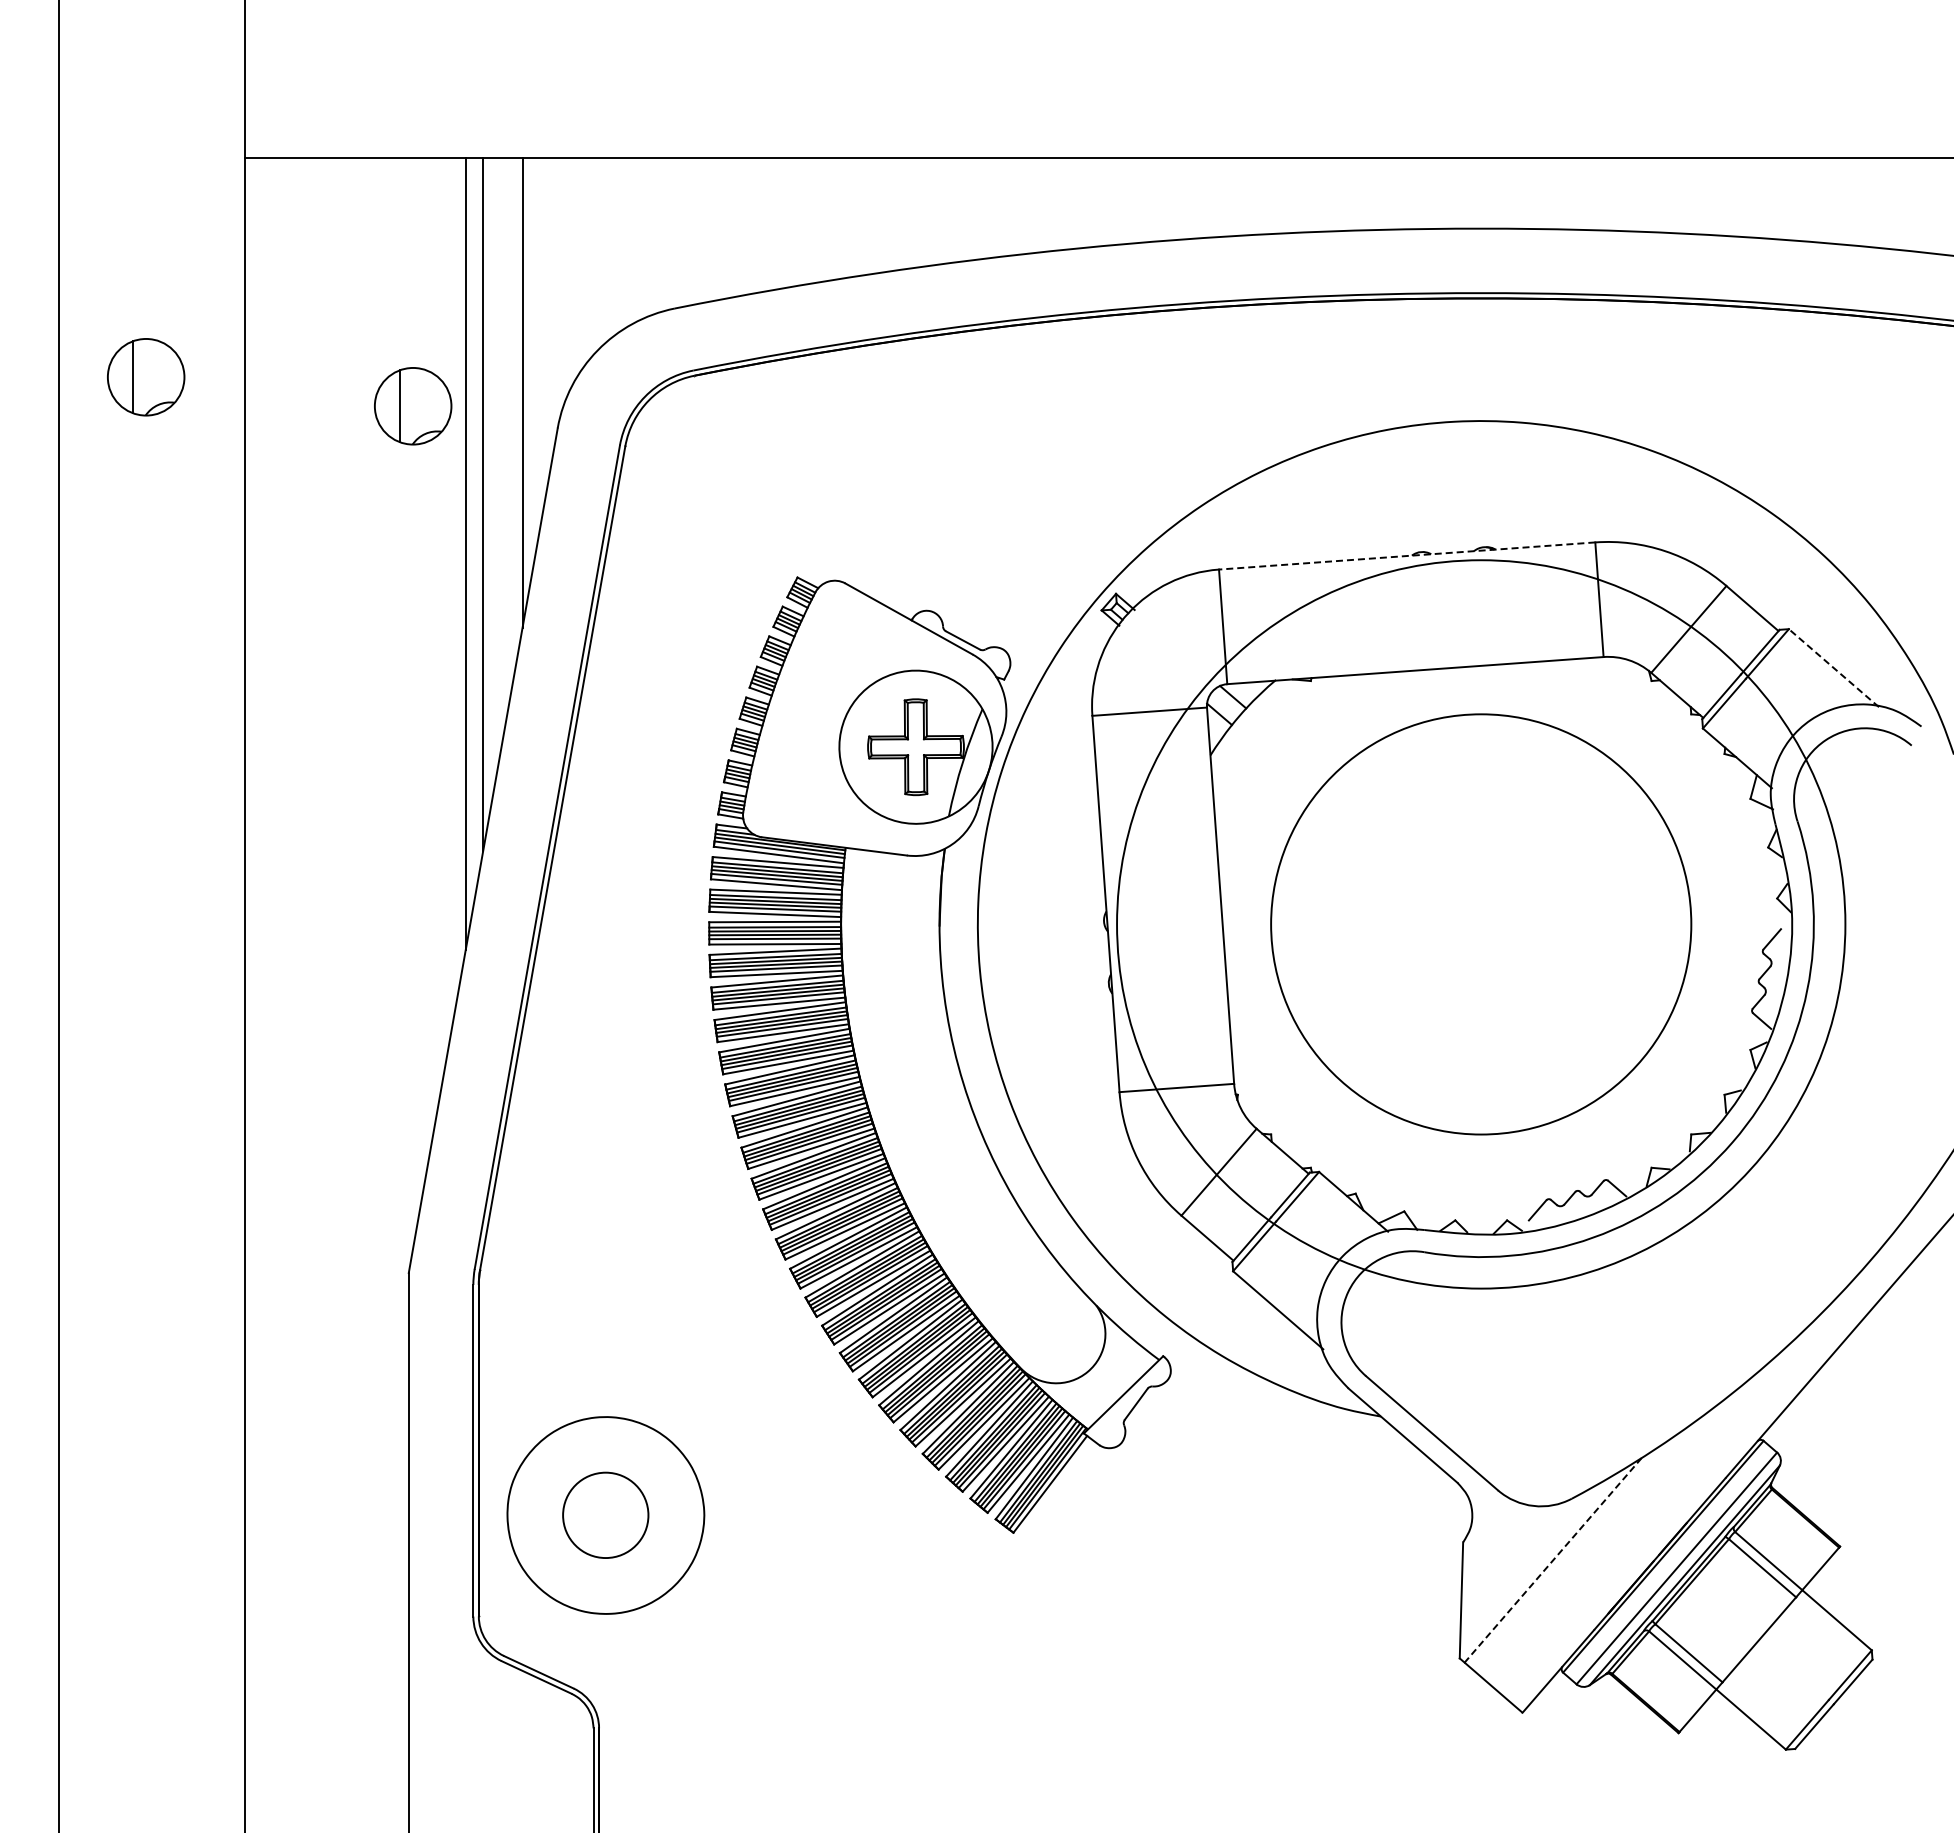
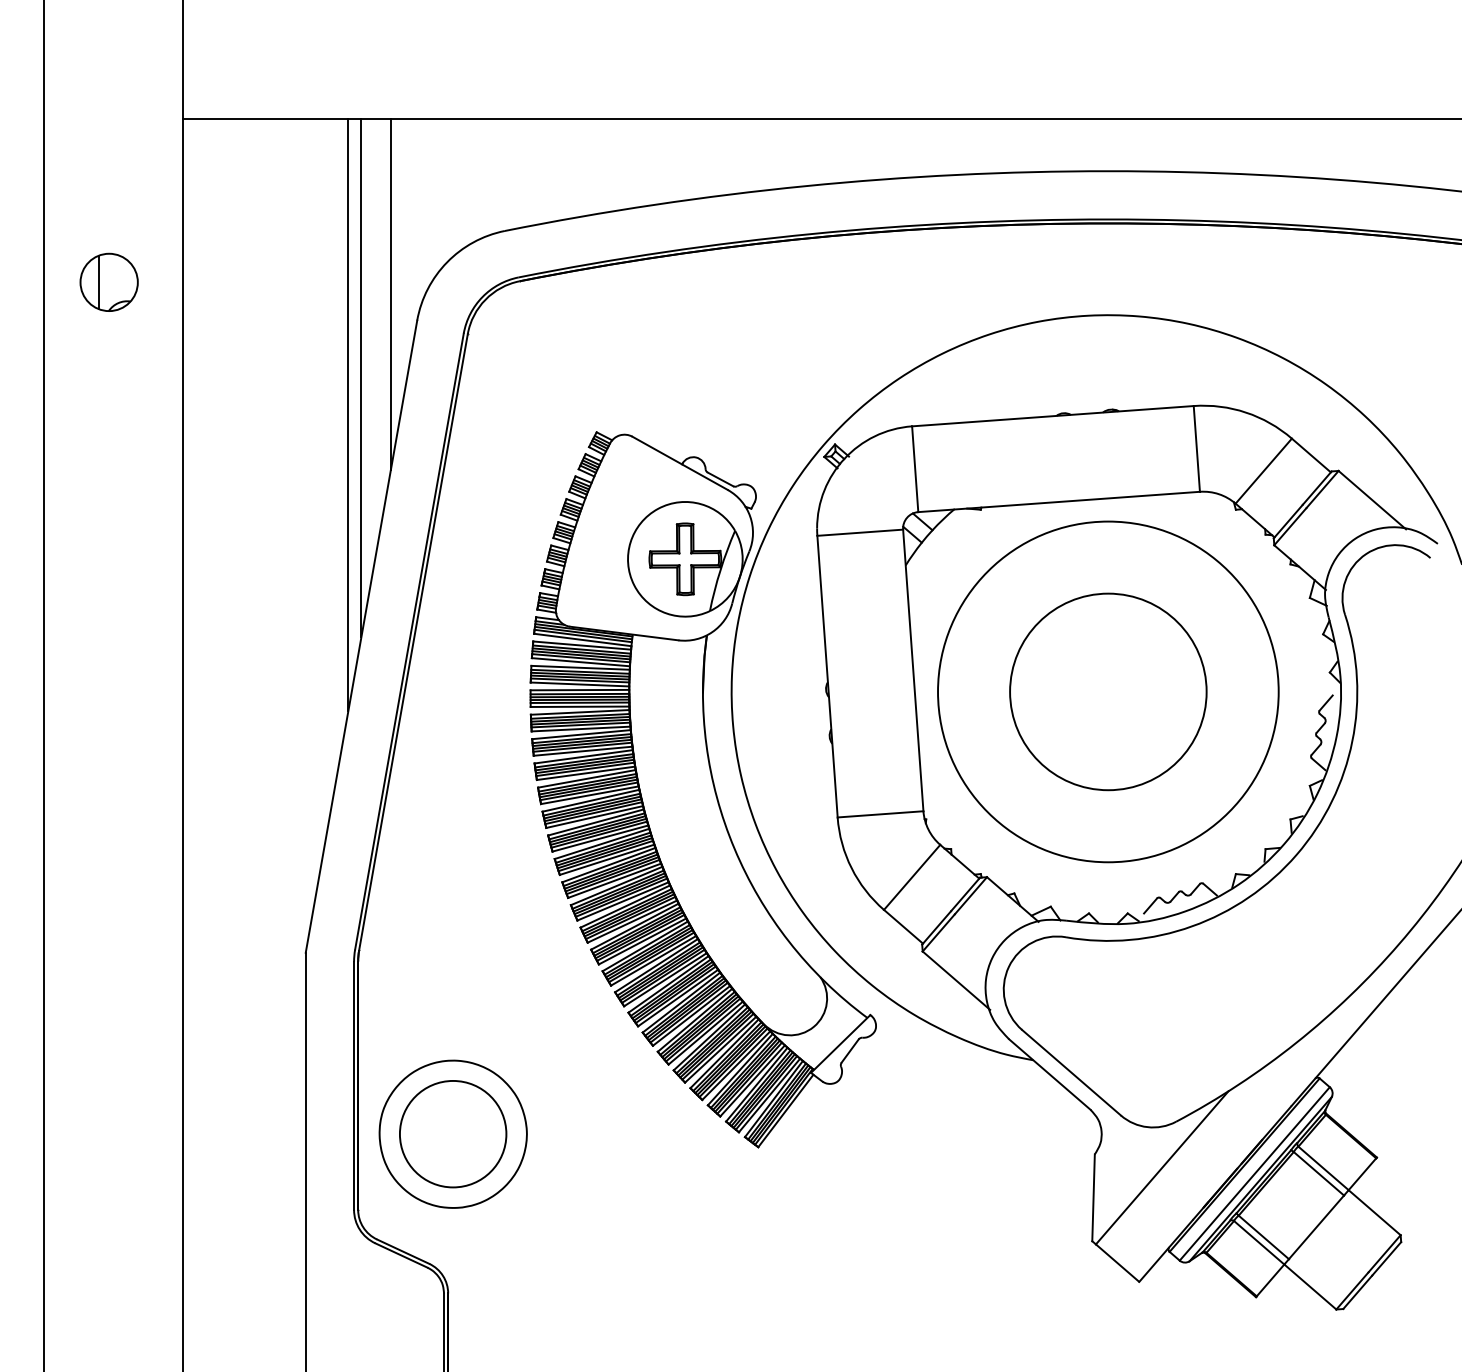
part: (413, 406) -> (309, 304), removed
line: (1407, 556) -> (1053, 416), dashed -> solid
line: (1833, 668) -> (1372, 500), dashed -> solid
circle: (1480, 924) -> (1107, 691), size x0.62
circle: (1480, 924) -> (1107, 691), size x0.62
circle: (605, 1515) -> (452, 1134), size x1.67
line: (1552, 1560) -> (1161, 1167), dashed -> solid

